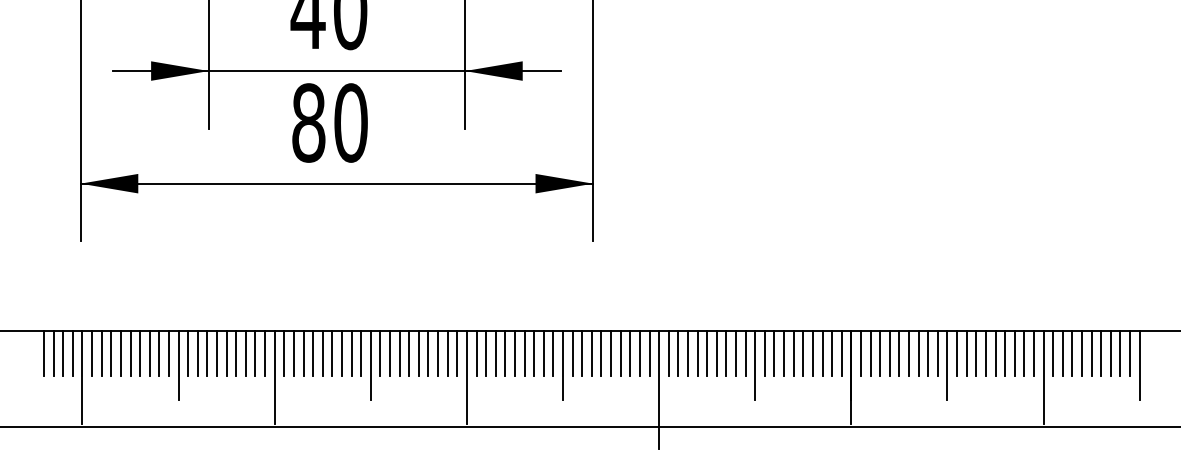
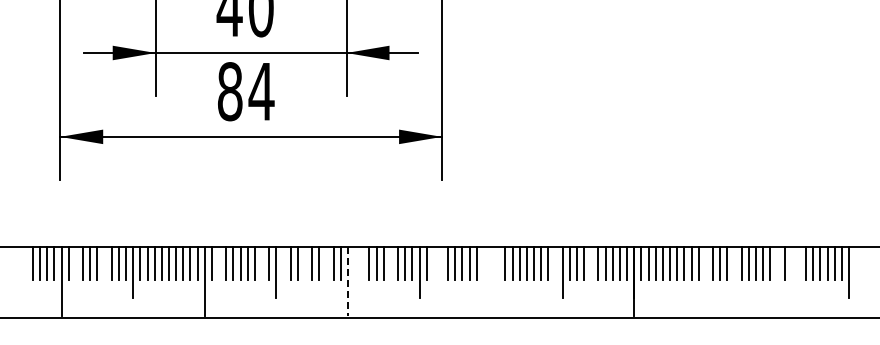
text: (350, 122) -> (261, 91), 80 -> 84
line: (101, 352) -> (75, 262), removed
line: (140, 352) -> (104, 262), removed
line: (294, 352) -> (219, 262), removed
line: (352, 352) -> (262, 262), removed
line: (380, 352) -> (283, 262), removed
line: (408, 352) -> (304, 262), removed
line: (438, 352) -> (326, 262), removed
line: (477, 352) -> (355, 262), removed
line: (486, 352) -> (362, 262), removed
line: (524, 352) -> (390, 262), removed
line: (581, 352) -> (433, 262), removed
line: (592, 352) -> (441, 262), removed
line: (648, 352) -> (483, 262), removed
line: (669, 352) -> (498, 262), removed
line: (745, 352) -> (555, 262), removed
line: (793, 352) -> (591, 262), removed
line: (985, 352) -> (734, 262), removed
line: (1062, 352) -> (791, 262), removed
line: (1071, 352) -> (798, 262), removed
line: (946, 364) -> (705, 271), removed
line: (466, 377) -> (347, 281), solid -> dashed
line: (1043, 377) -> (777, 281), removed
line: (659, 389) -> (491, 290), removed

